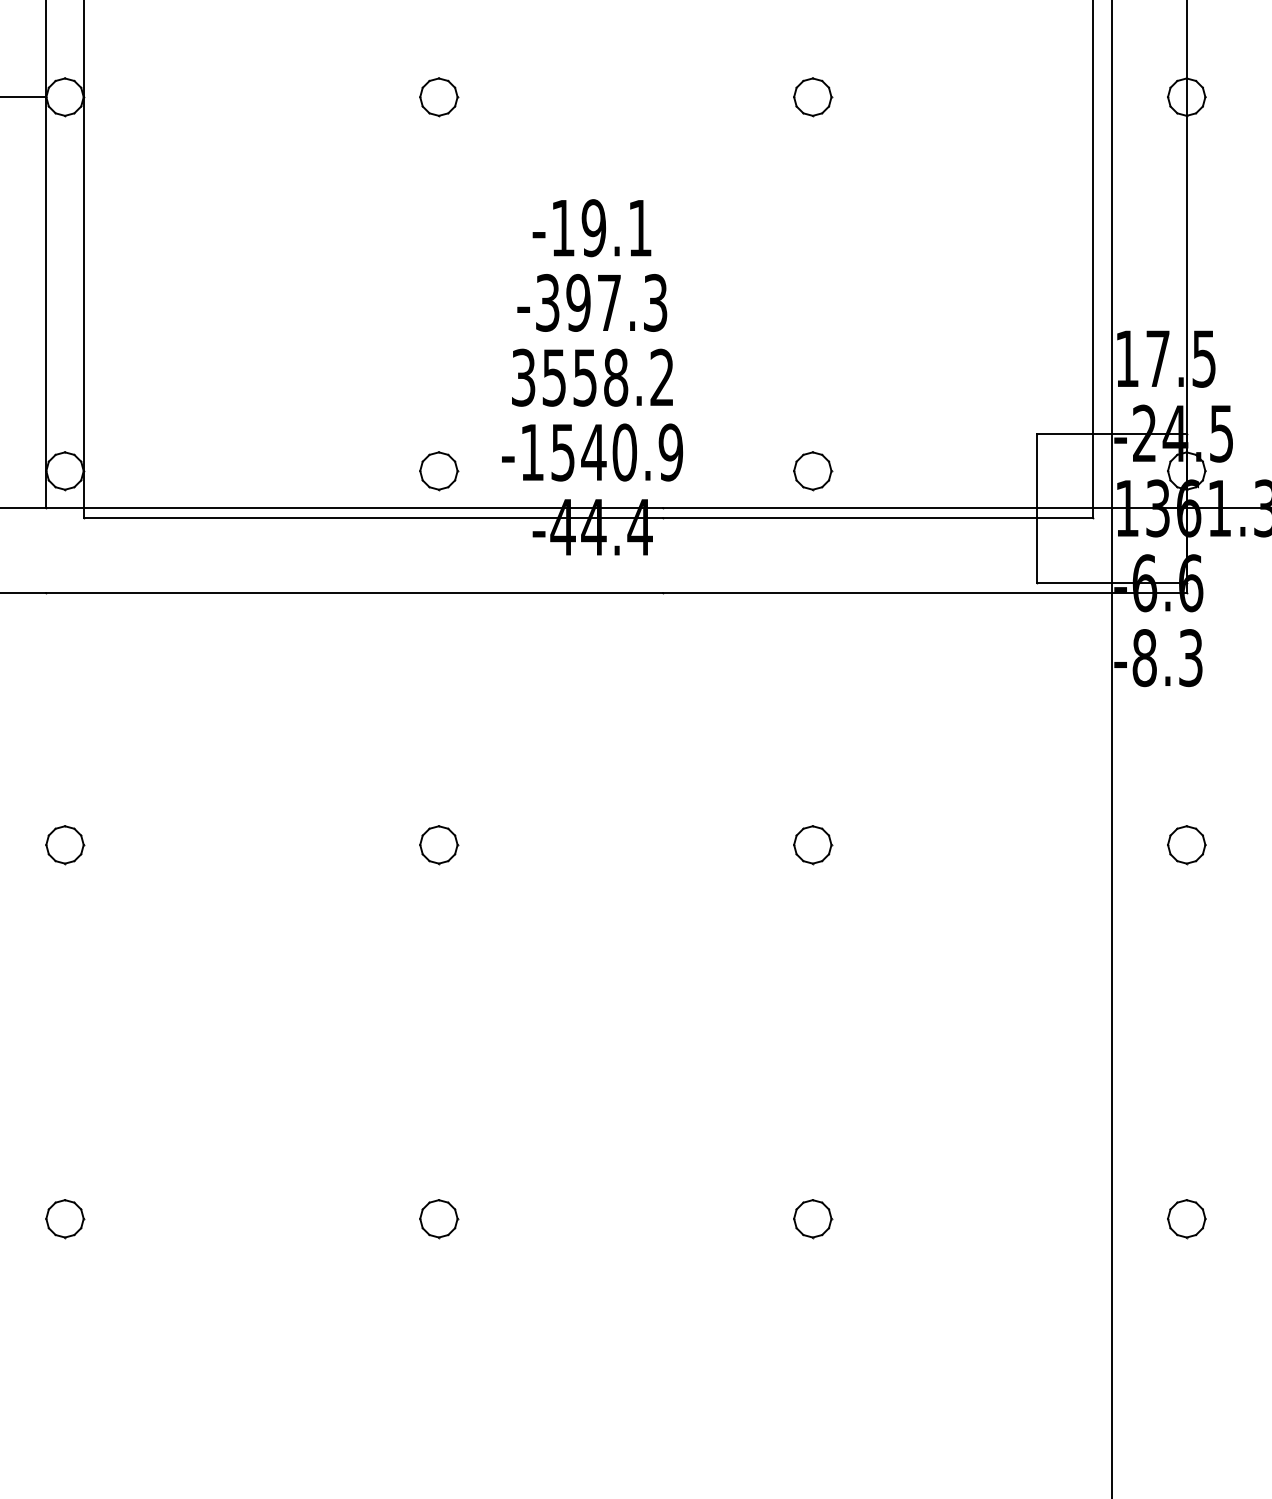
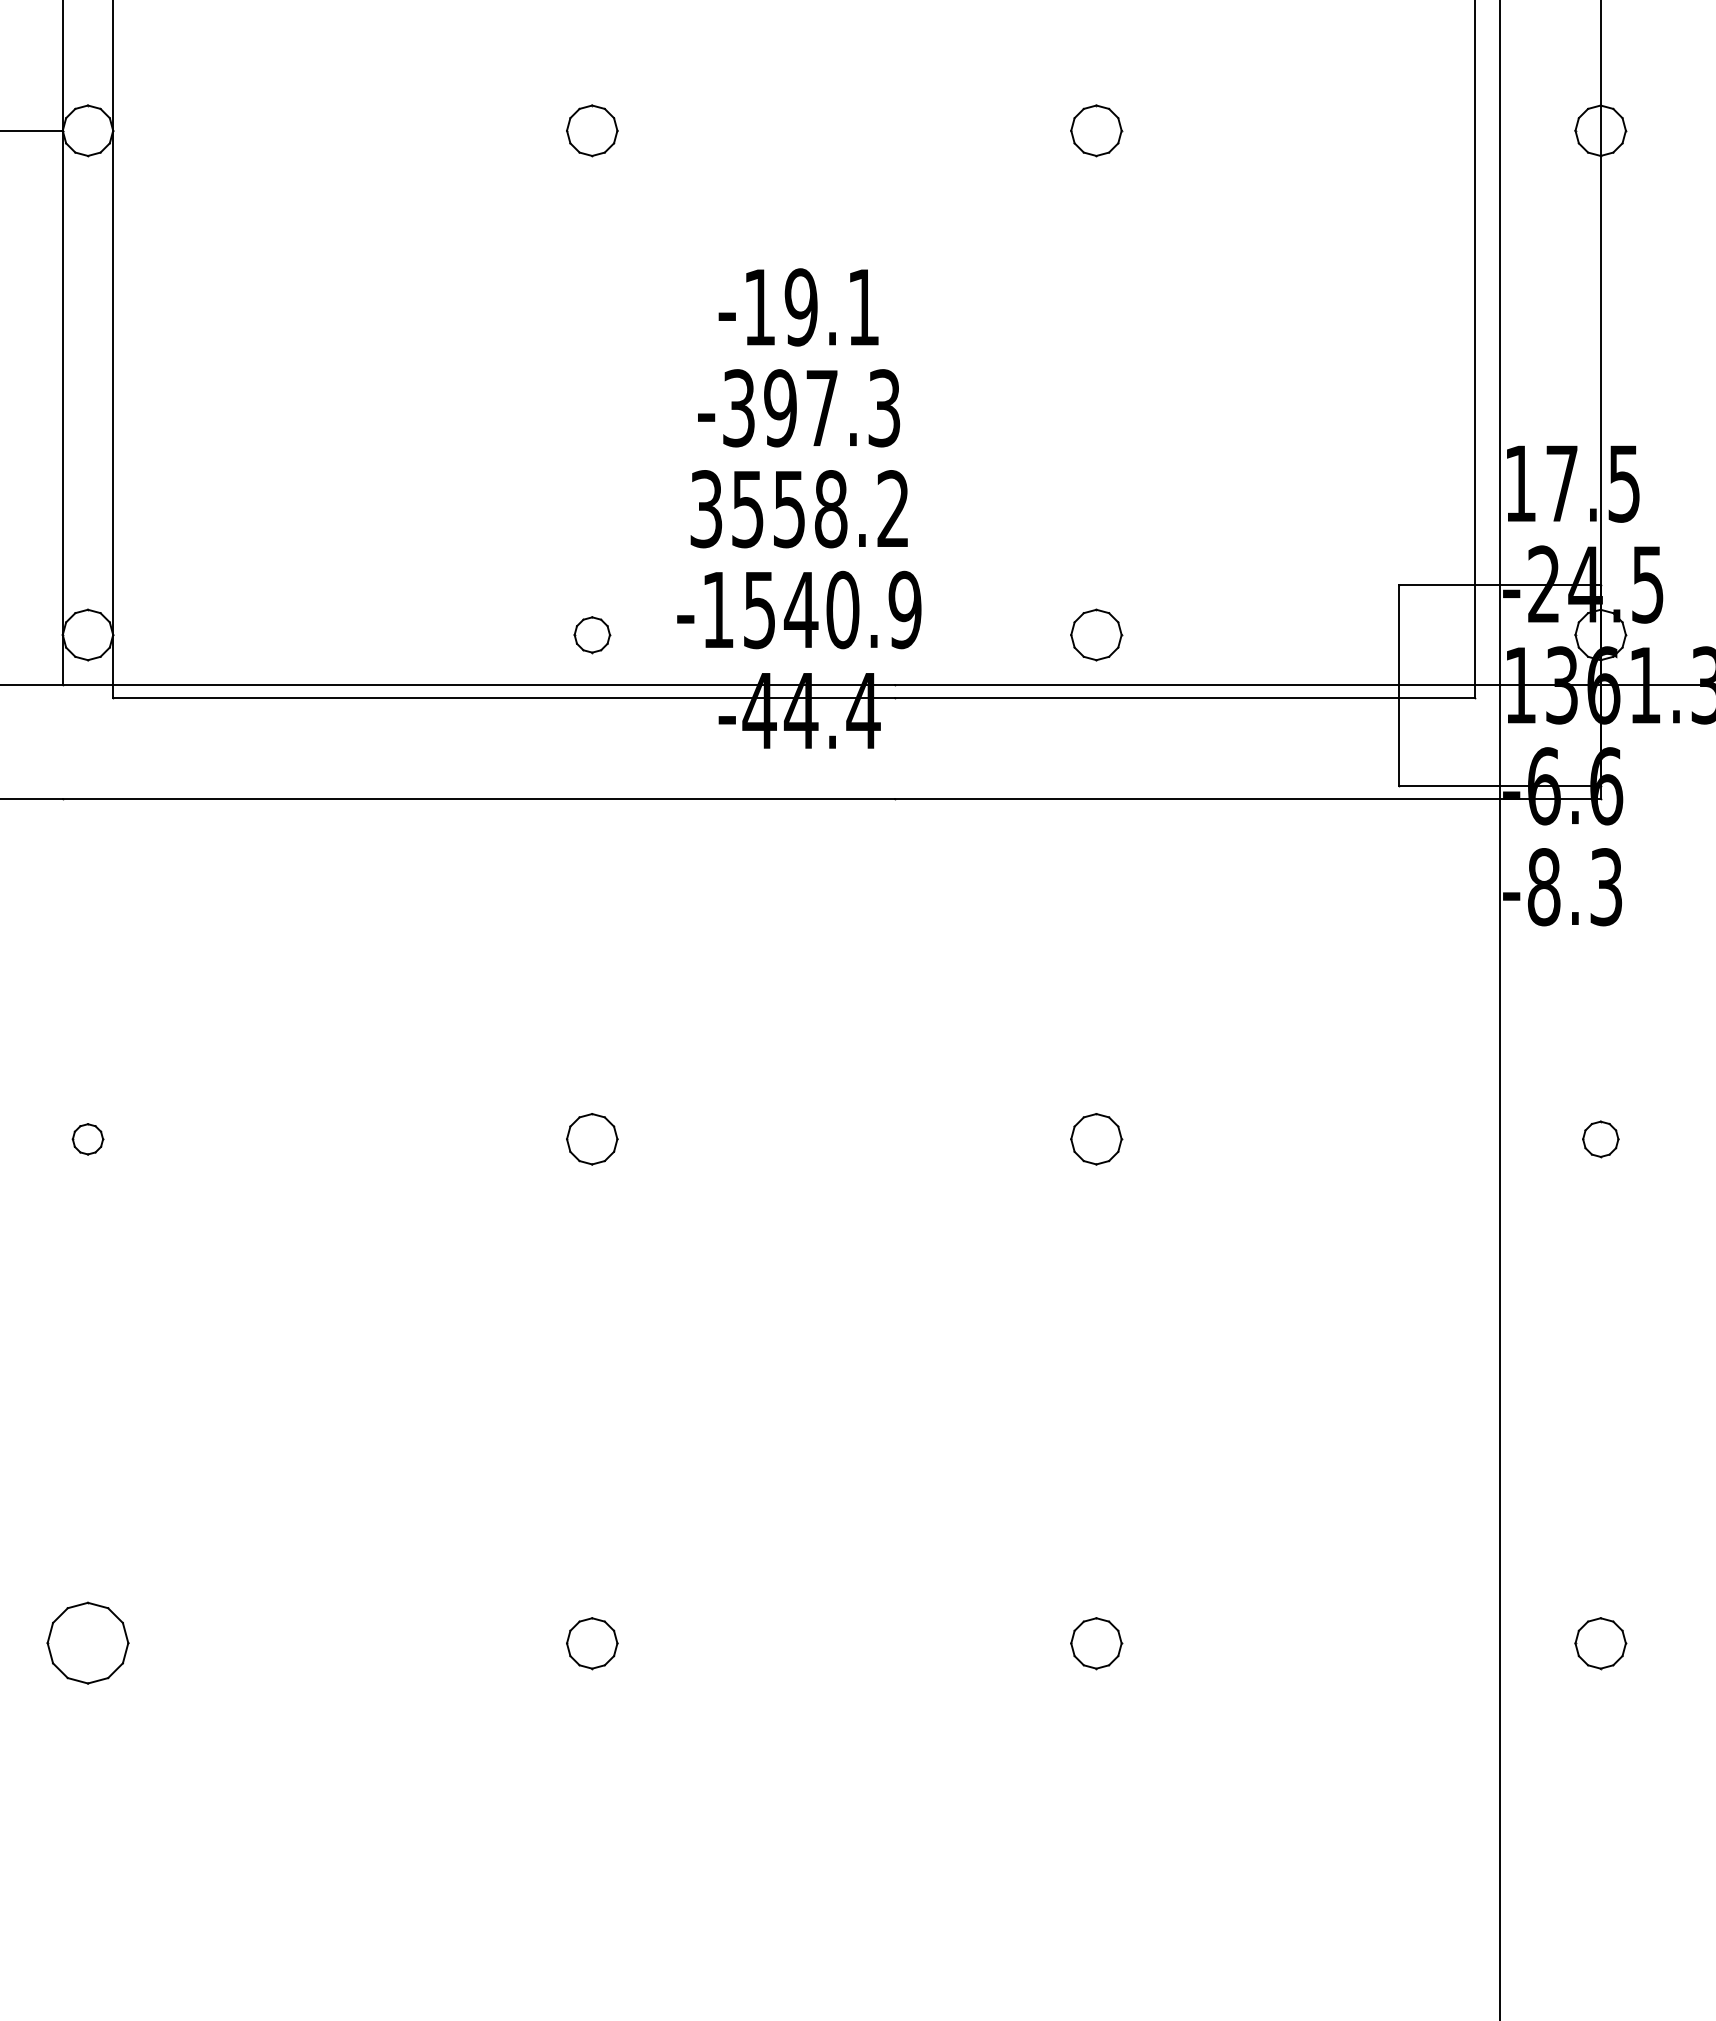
part: (439, 470) -> (592, 634), size x0.7
part: (64, 845) -> (87, 1139), size x0.6
part: (1186, 845) -> (1600, 1139), size x0.7
part: (64, 1218) -> (87, 1643), size x1.6

